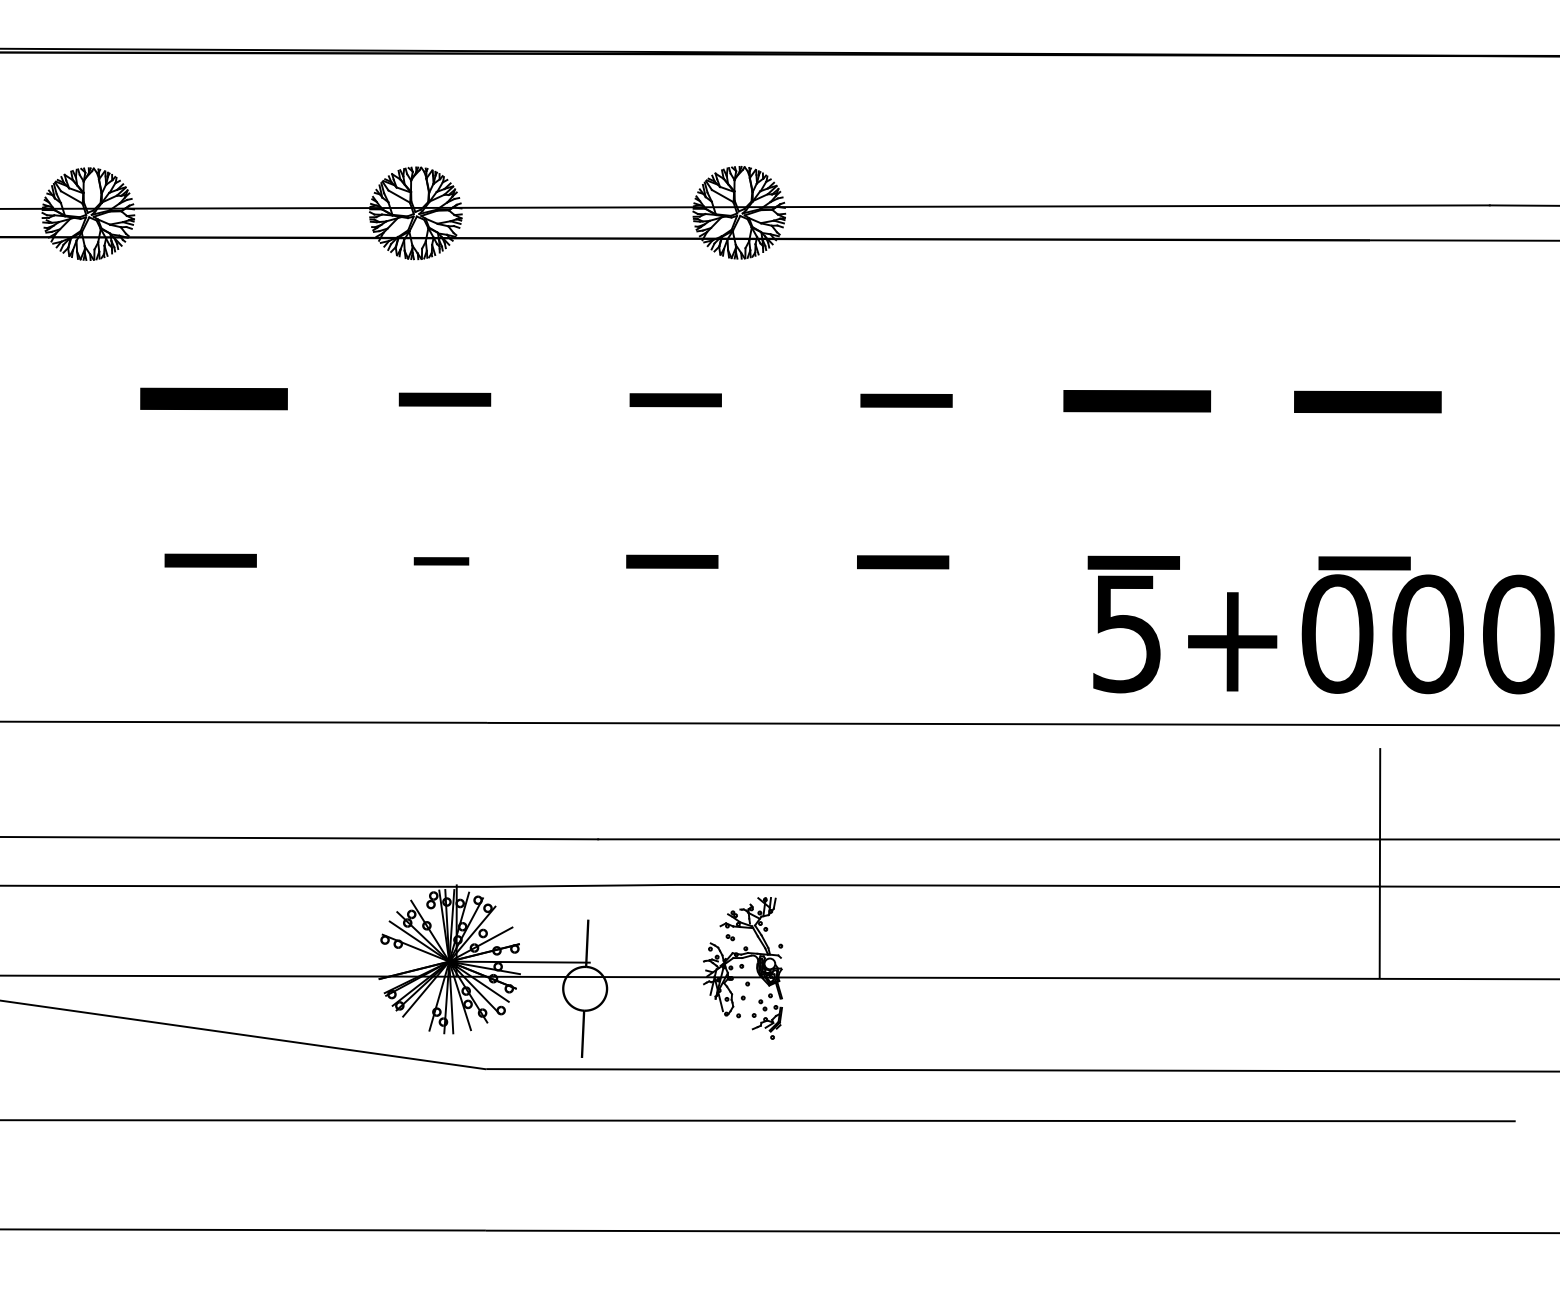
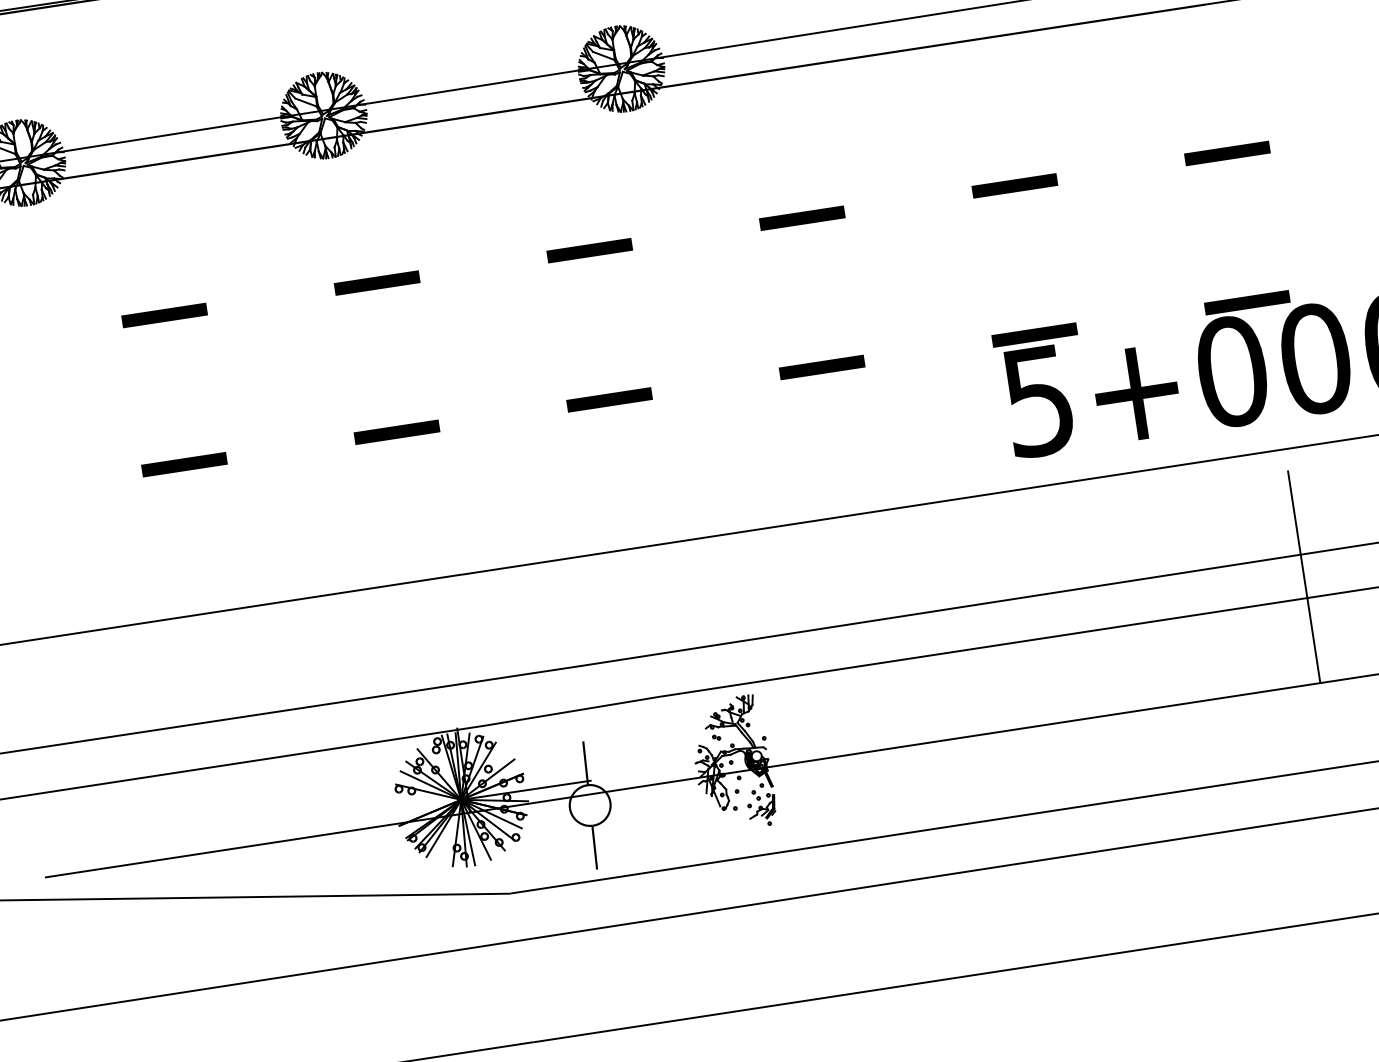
part: (214, 399) -> (164, 315), size x0.62
part: (1137, 401) -> (1015, 186), size x0.62
part: (1368, 401) -> (1227, 153), size x0.62
part: (441, 561) -> (397, 432), size x1.67

